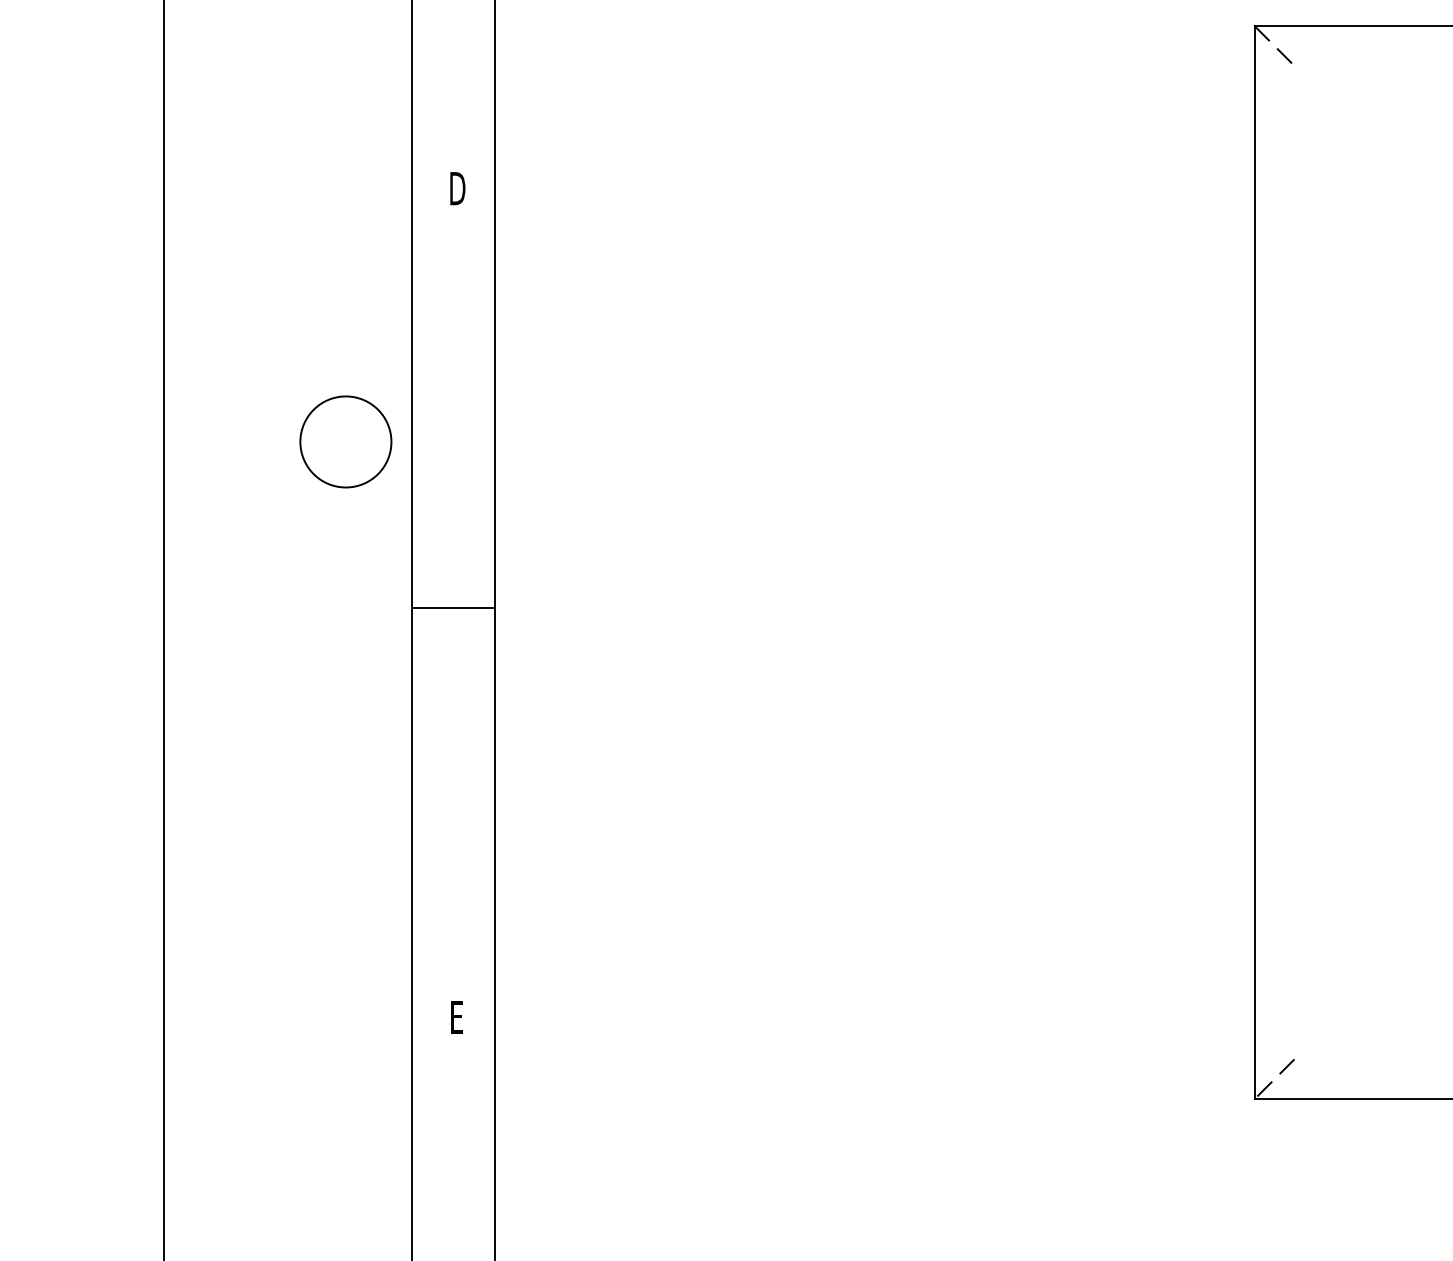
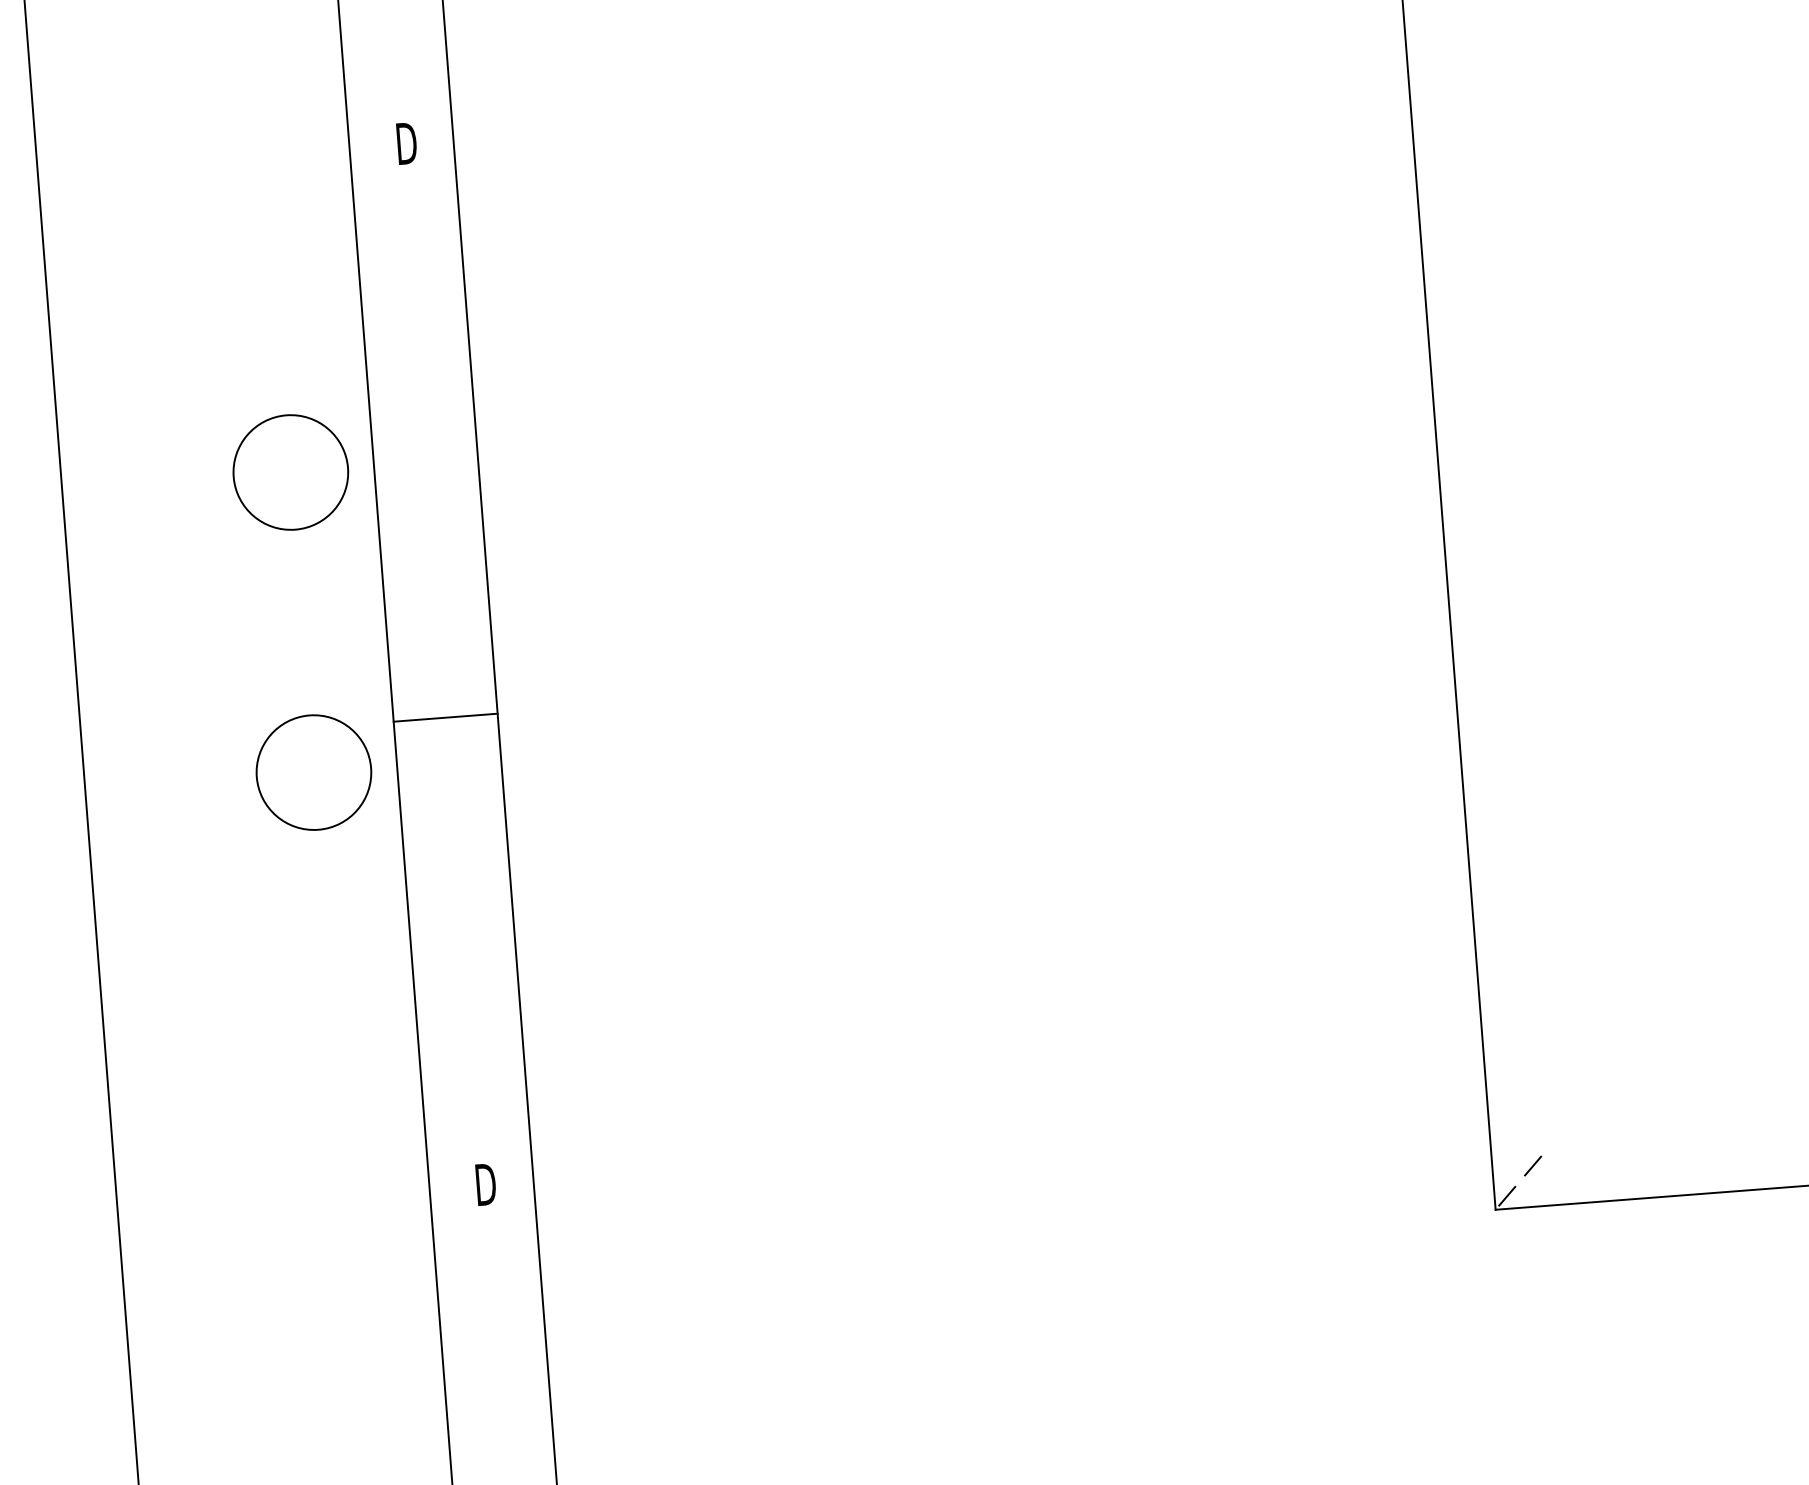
line: (453, 607) -> (445, 717), moved
circle: (345, 680) -> (313, 772), added
text: (456, 1017) -> (485, 1184), E -> D

